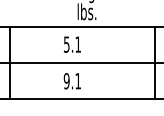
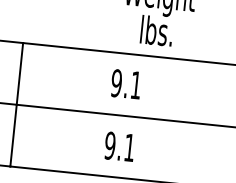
text: (66, 44) -> (116, 83), 5.1 -> 9.1

